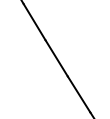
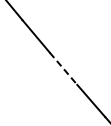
line: (56, 59) -> (63, 69), solid -> dashed

